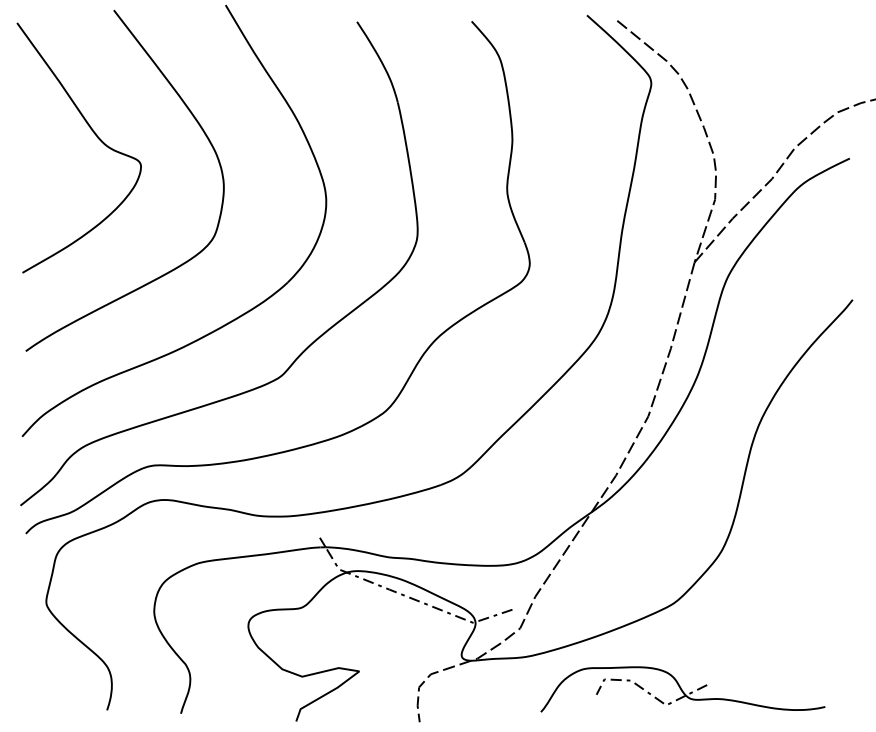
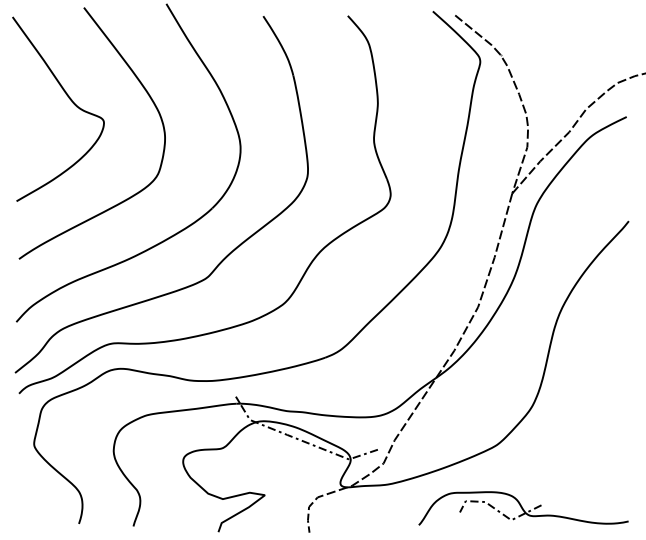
part: (682, 689) -> (523, 508), moved

